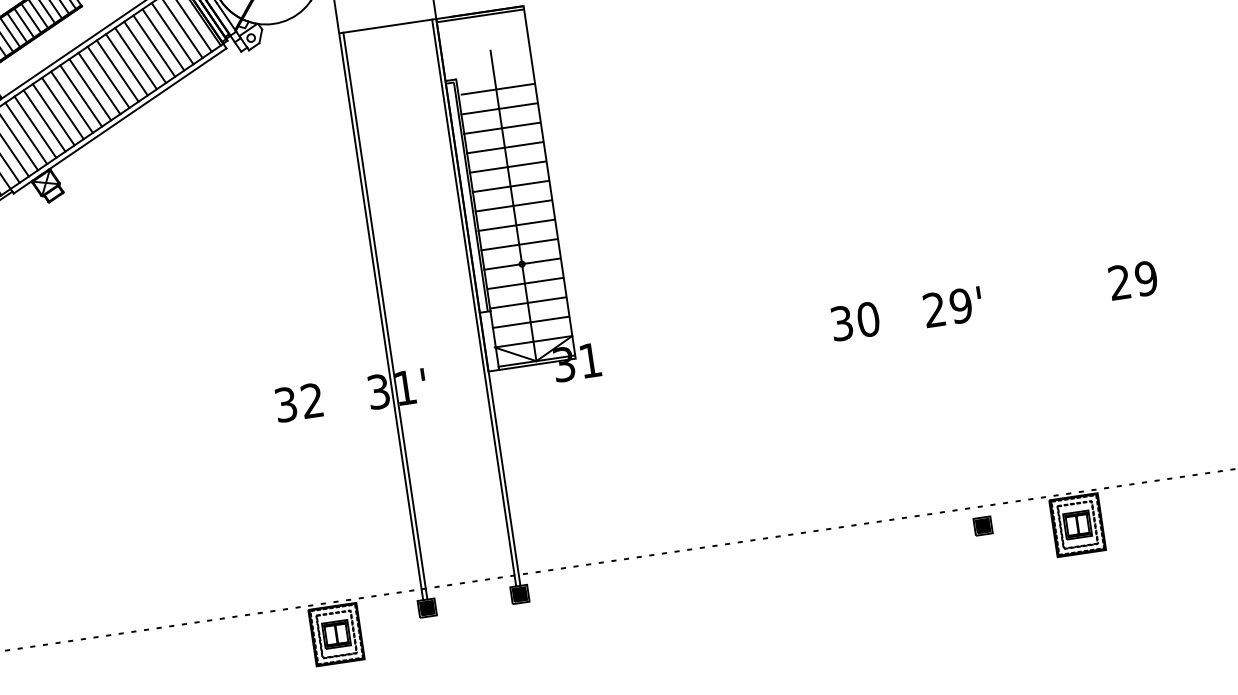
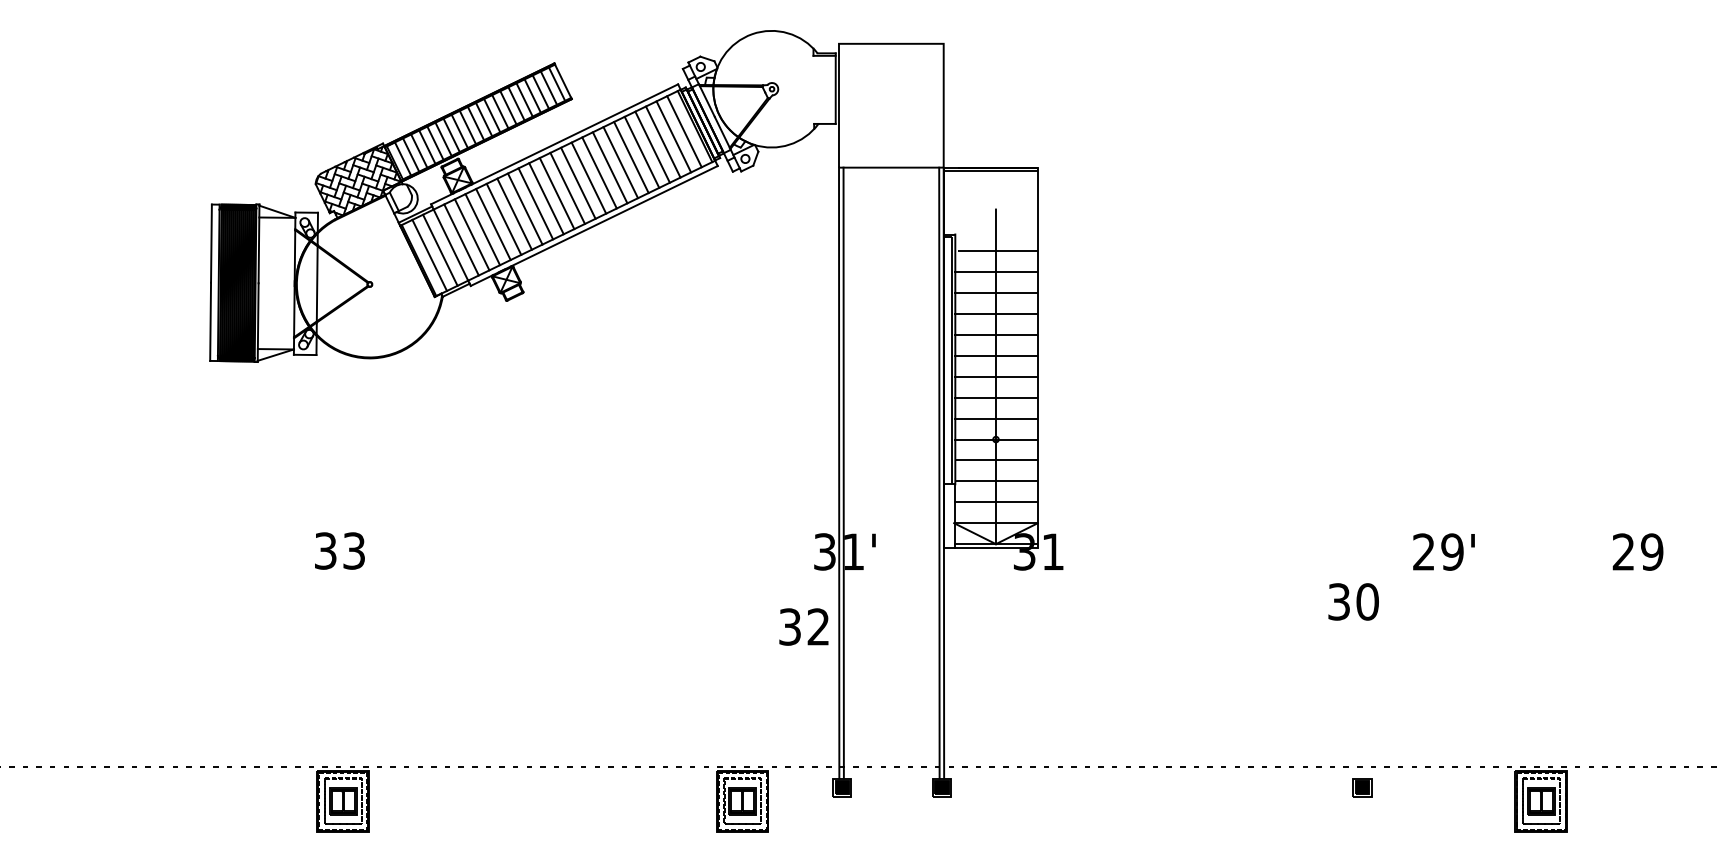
text: (855, 321) -> (1353, 601), moved
text: (298, 402) -> (803, 626), moved
part: (983, 525) -> (1362, 787), moved

